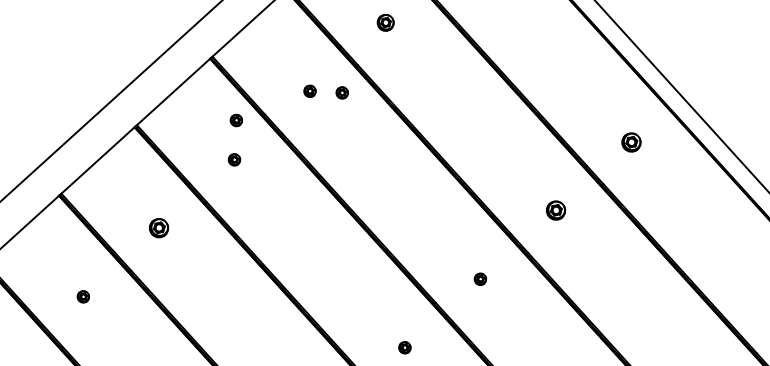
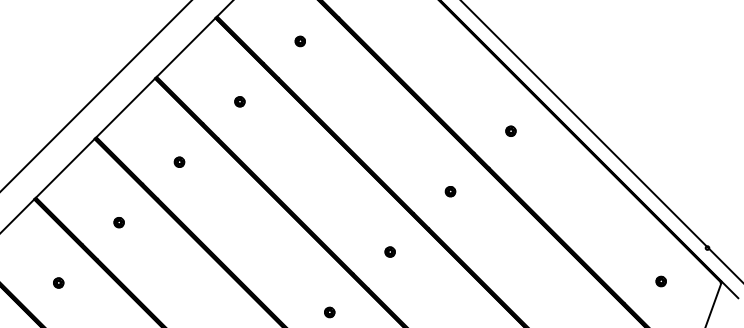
part: (384, 22) -> (299, 41), size x0.71
part: (341, 92) -> (266, 101), removed
part: (236, 119) -> (179, 128), removed
part: (631, 141) -> (510, 130), size x0.62
part: (555, 210) -> (450, 191), size x0.62
part: (158, 228) -> (118, 222), size x0.62

